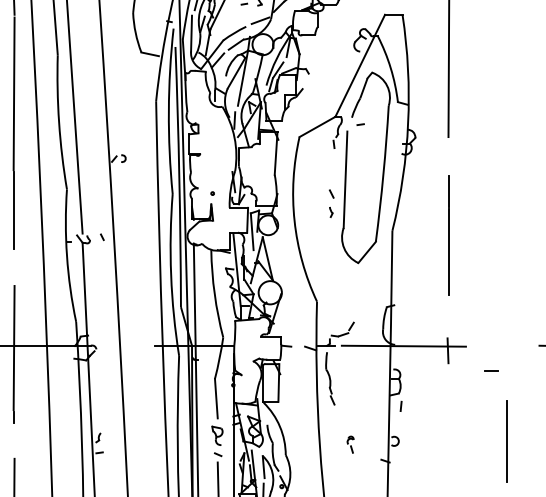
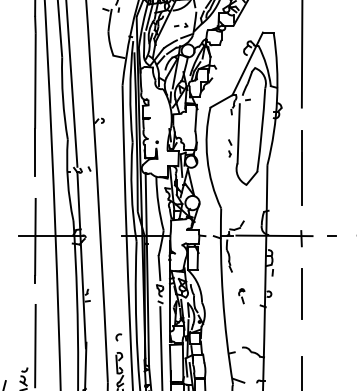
line: (490, 370) -> (331, 235), moved
line: (506, 440) -> (301, 293), moved
part: (350, 445) -> (241, 296), size x1.43

